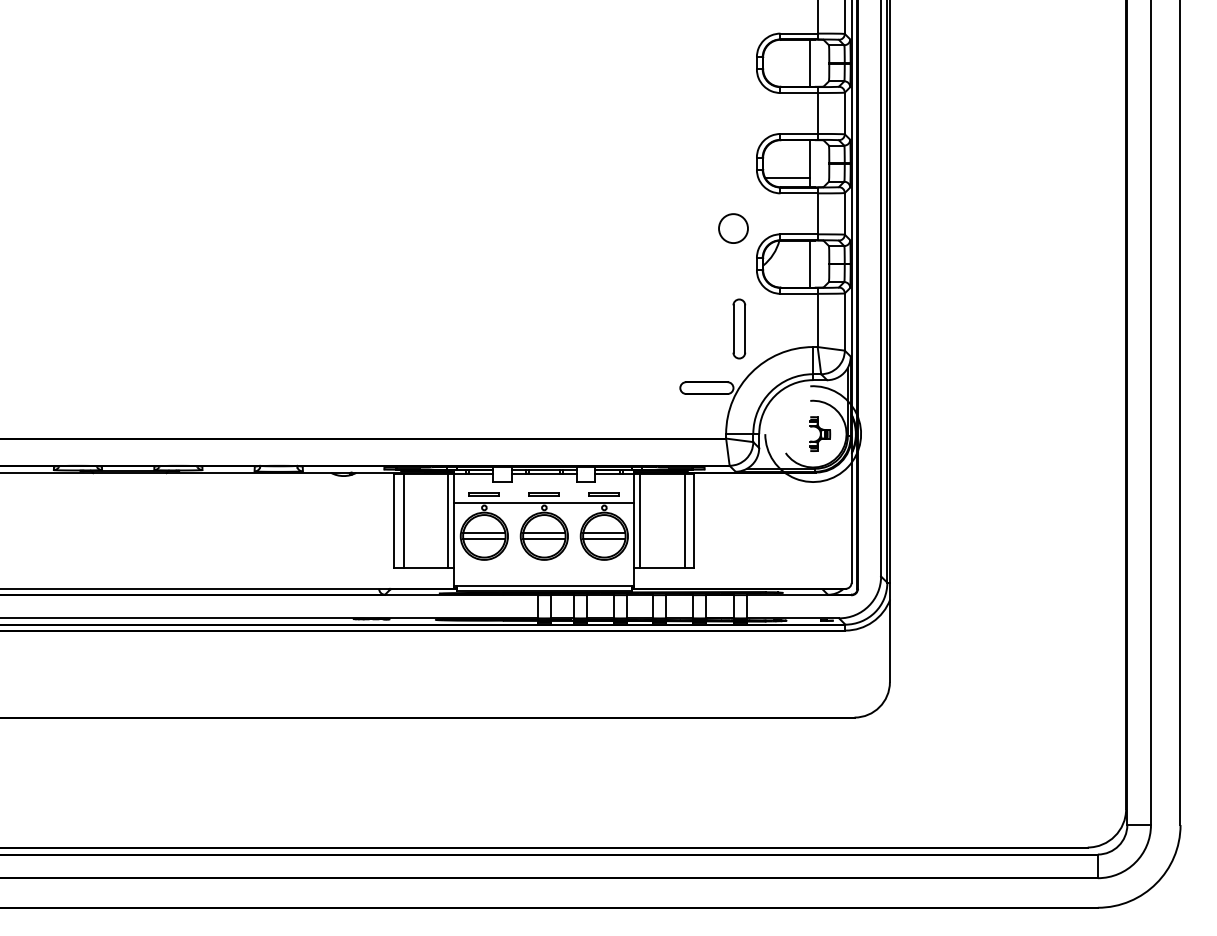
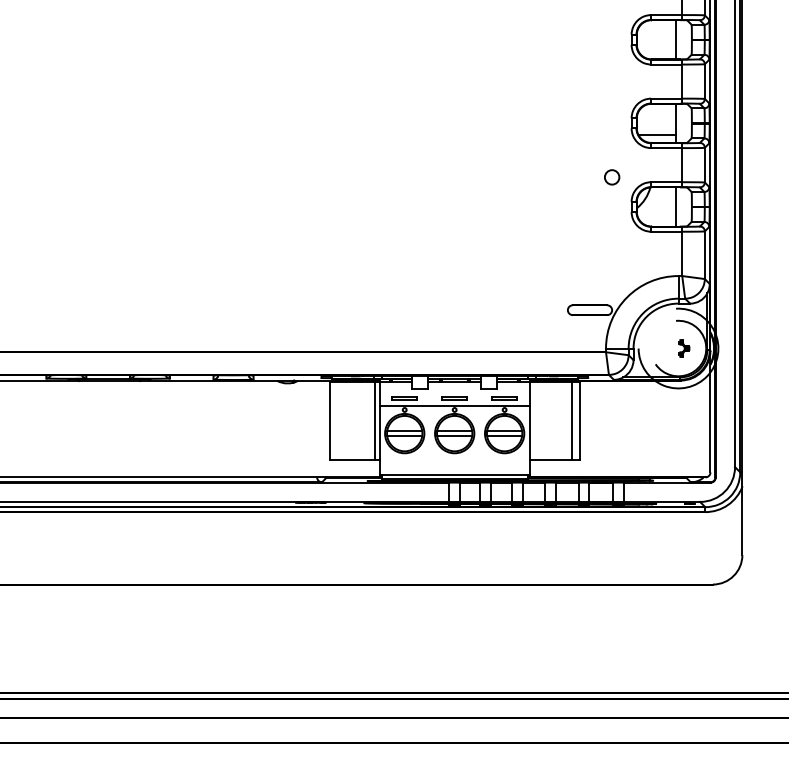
circle: (733, 228) -> (612, 177), size x0.6
part: (739, 328) -> (617, 260), removed
part: (820, 433) -> (684, 348), size x0.6
line: (403, 520) -> (337, 420), removed
line: (640, 520) -> (534, 420), removed

